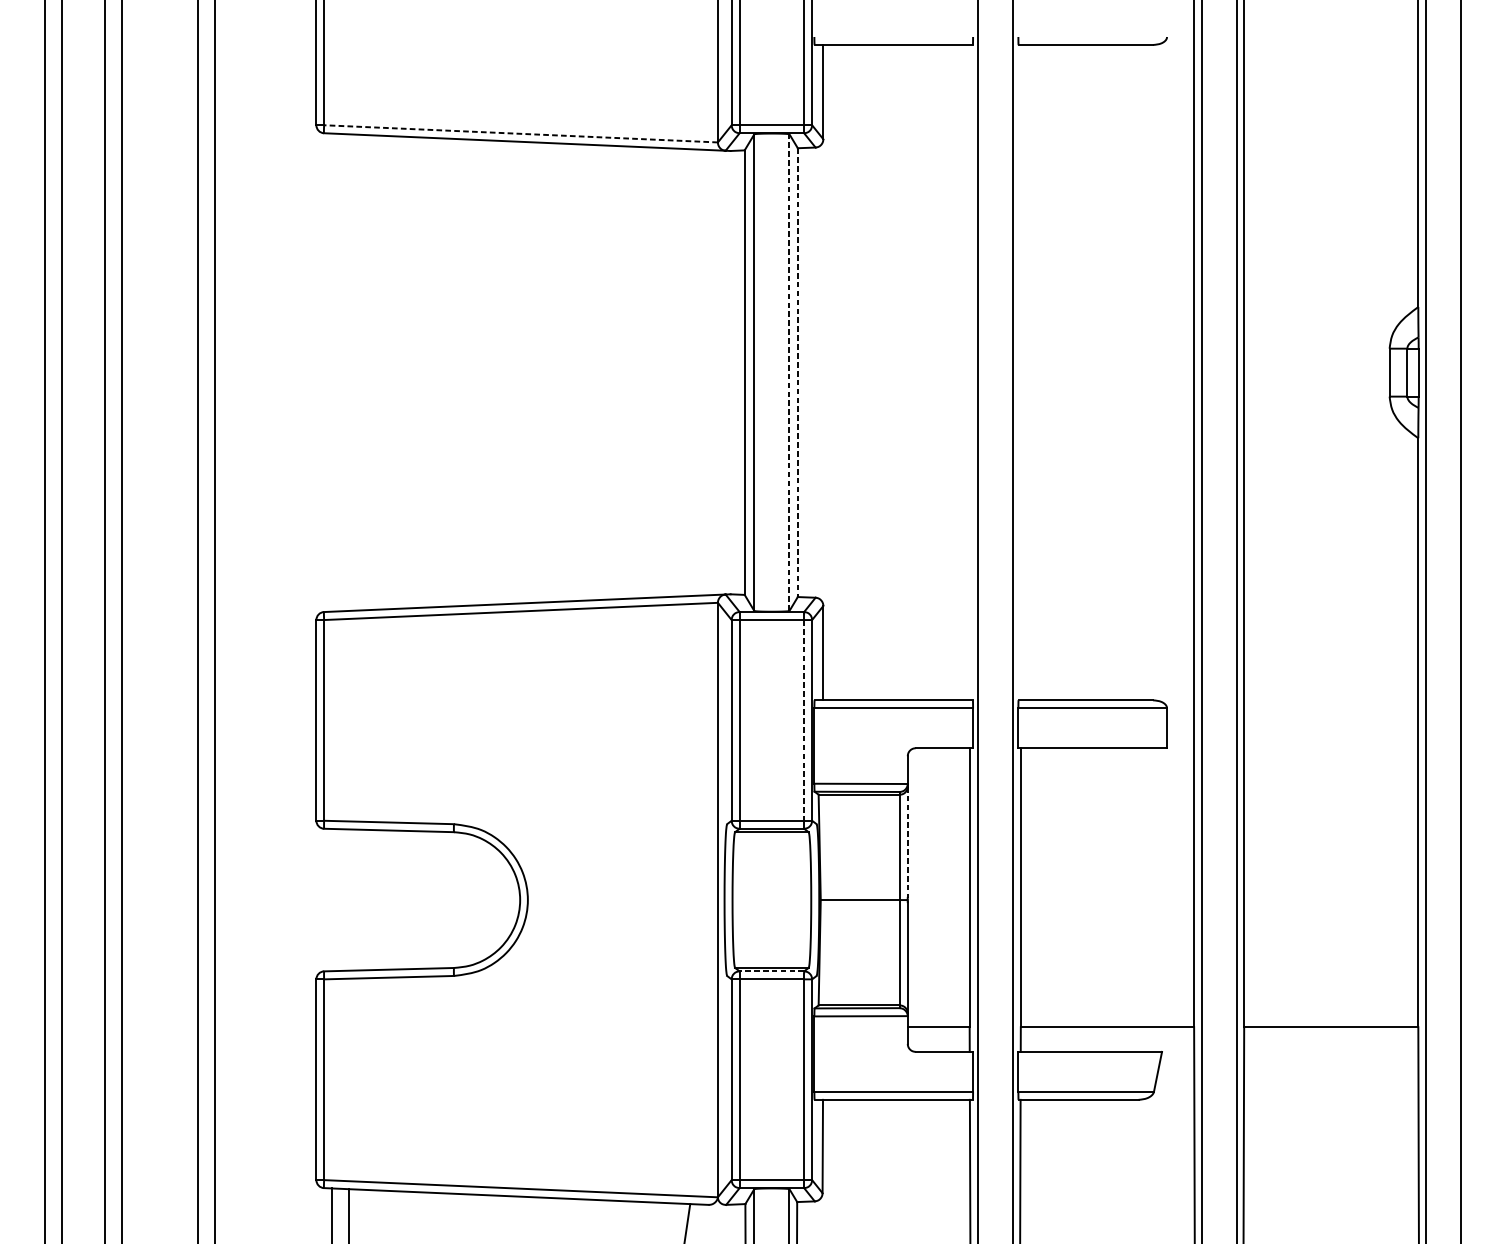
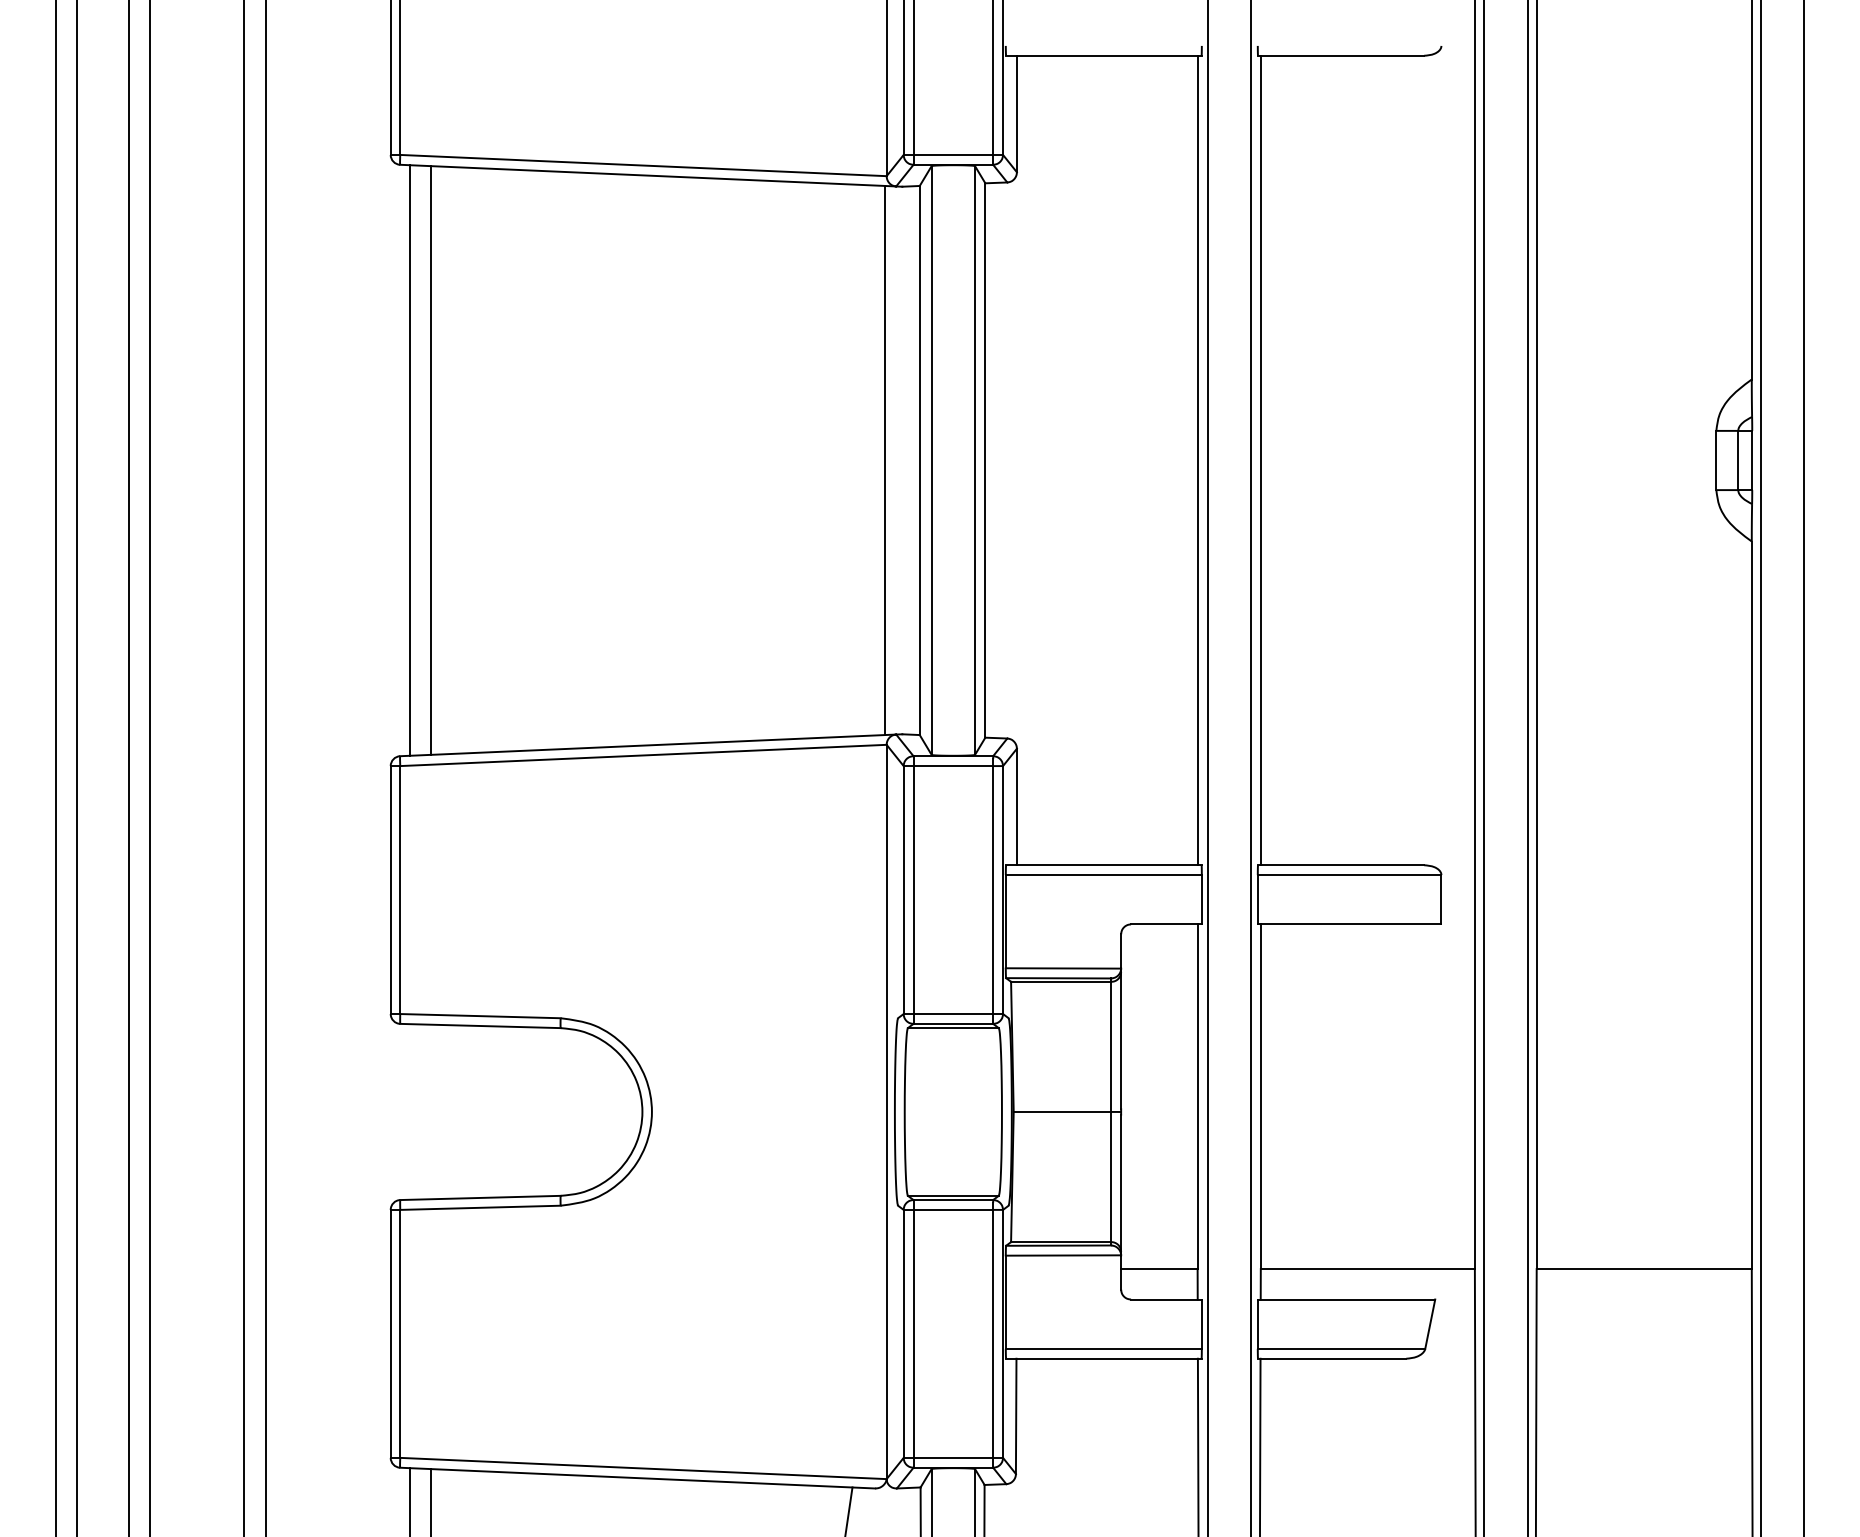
line: (520, 133) -> (642, 165), dashed -> solid
line: (331, 372) -> (409, 460), added
line: (348, 372) -> (430, 460), added
line: (716, 372) -> (885, 460), added
line: (789, 372) -> (975, 460), dashed -> solid
line: (969, 372) -> (1197, 460), added
line: (1020, 372) -> (1260, 460), added
line: (797, 373) -> (985, 461), dashed -> solid
line: (804, 720) -> (993, 890), dashed -> solid
line: (908, 842) -> (1121, 1040), dashed -> solid
line: (772, 971) -> (953, 1200), dashed -> solid

